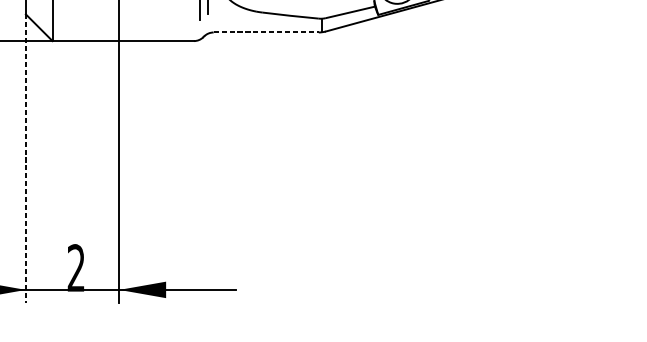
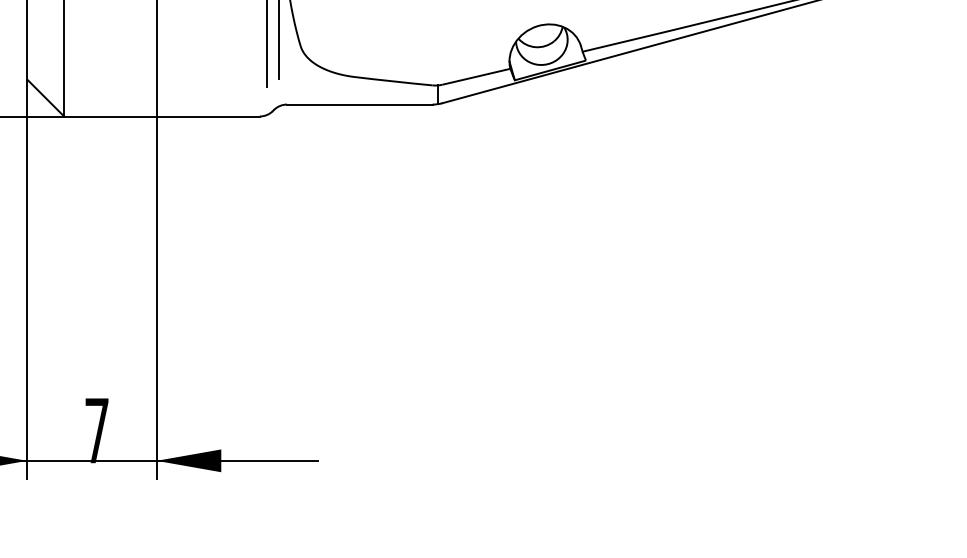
line: (265, 32) -> (359, 104), dashed -> solid
line: (26, 158) -> (27, 279), dashed -> solid
text: (75, 267) -> (96, 430), 2 -> 7

